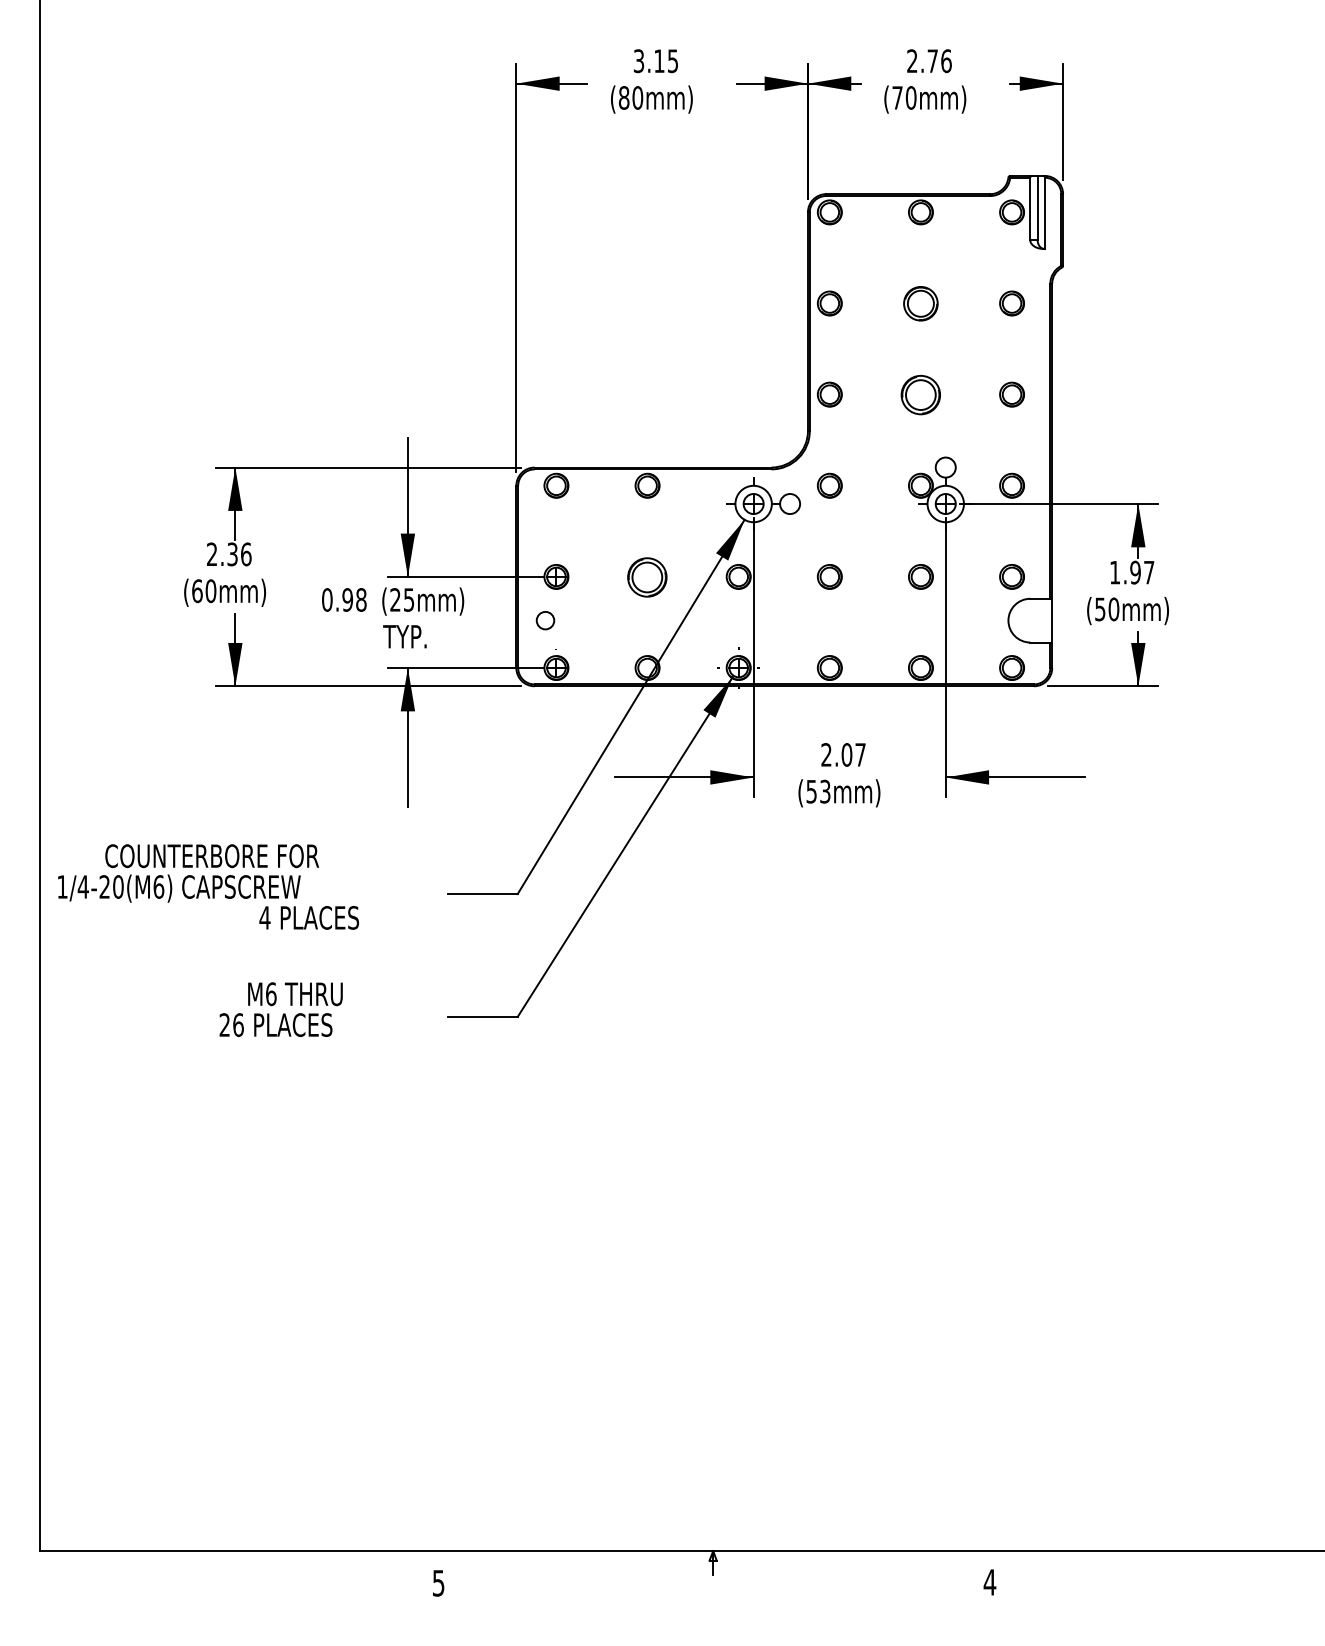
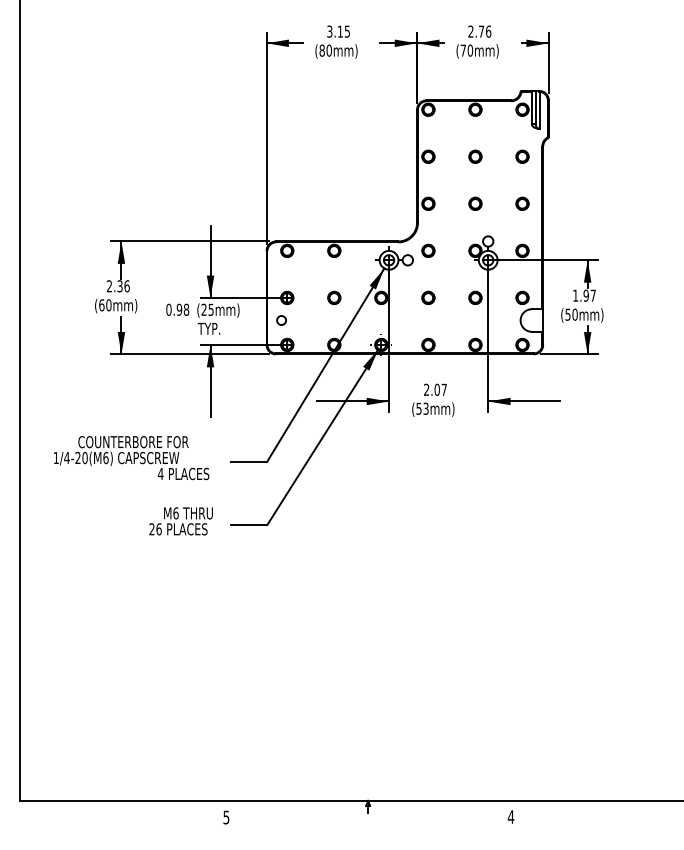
circle: (921, 302) -> (475, 156), size x0.71
part: (921, 393) -> (475, 203), size x0.62
part: (647, 576) -> (334, 297), size x0.62
text: (208, 887) -> (131, 458), moved
text: (279, 1009) -> (180, 521), moved

